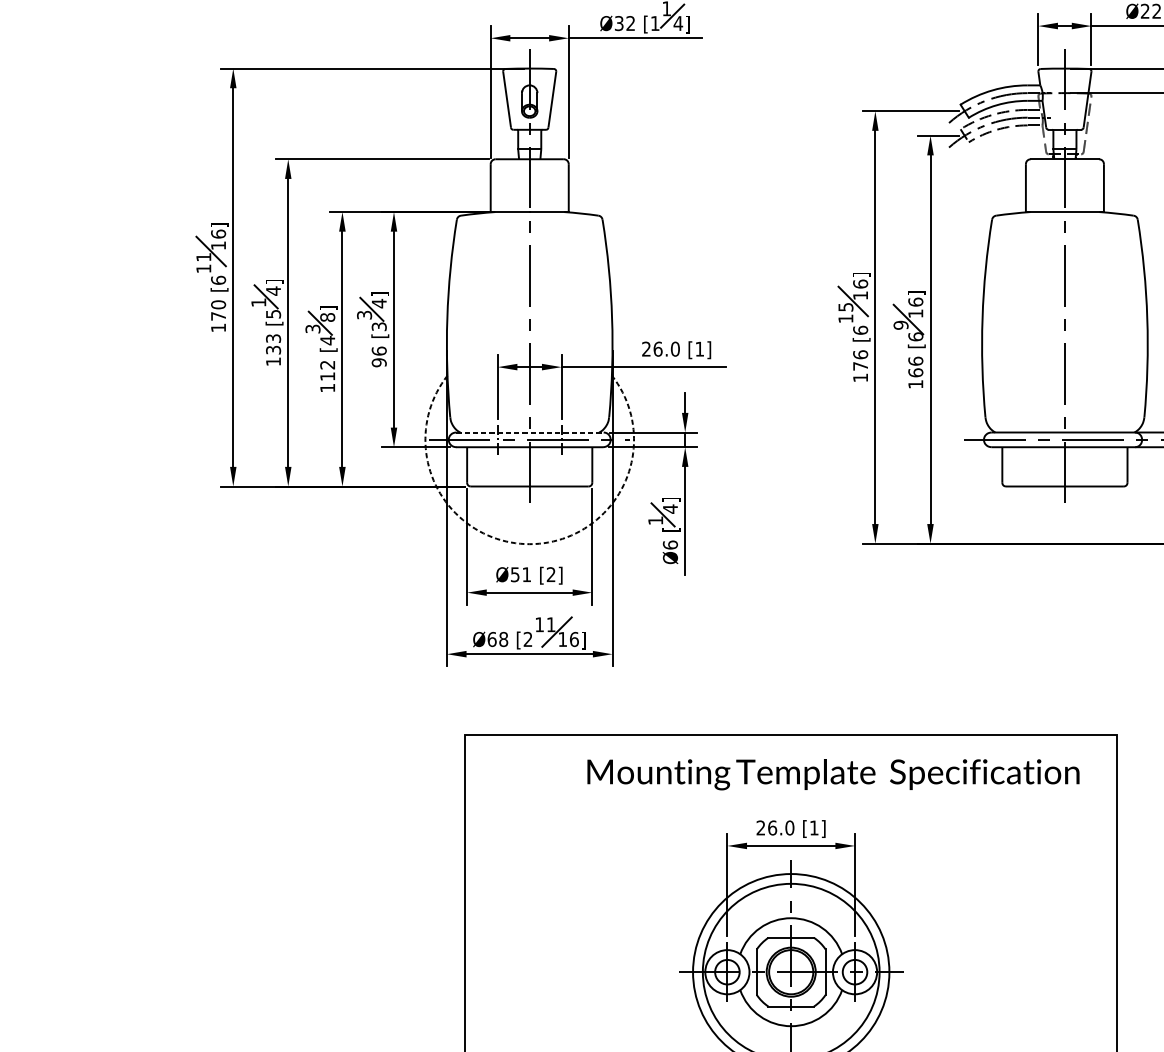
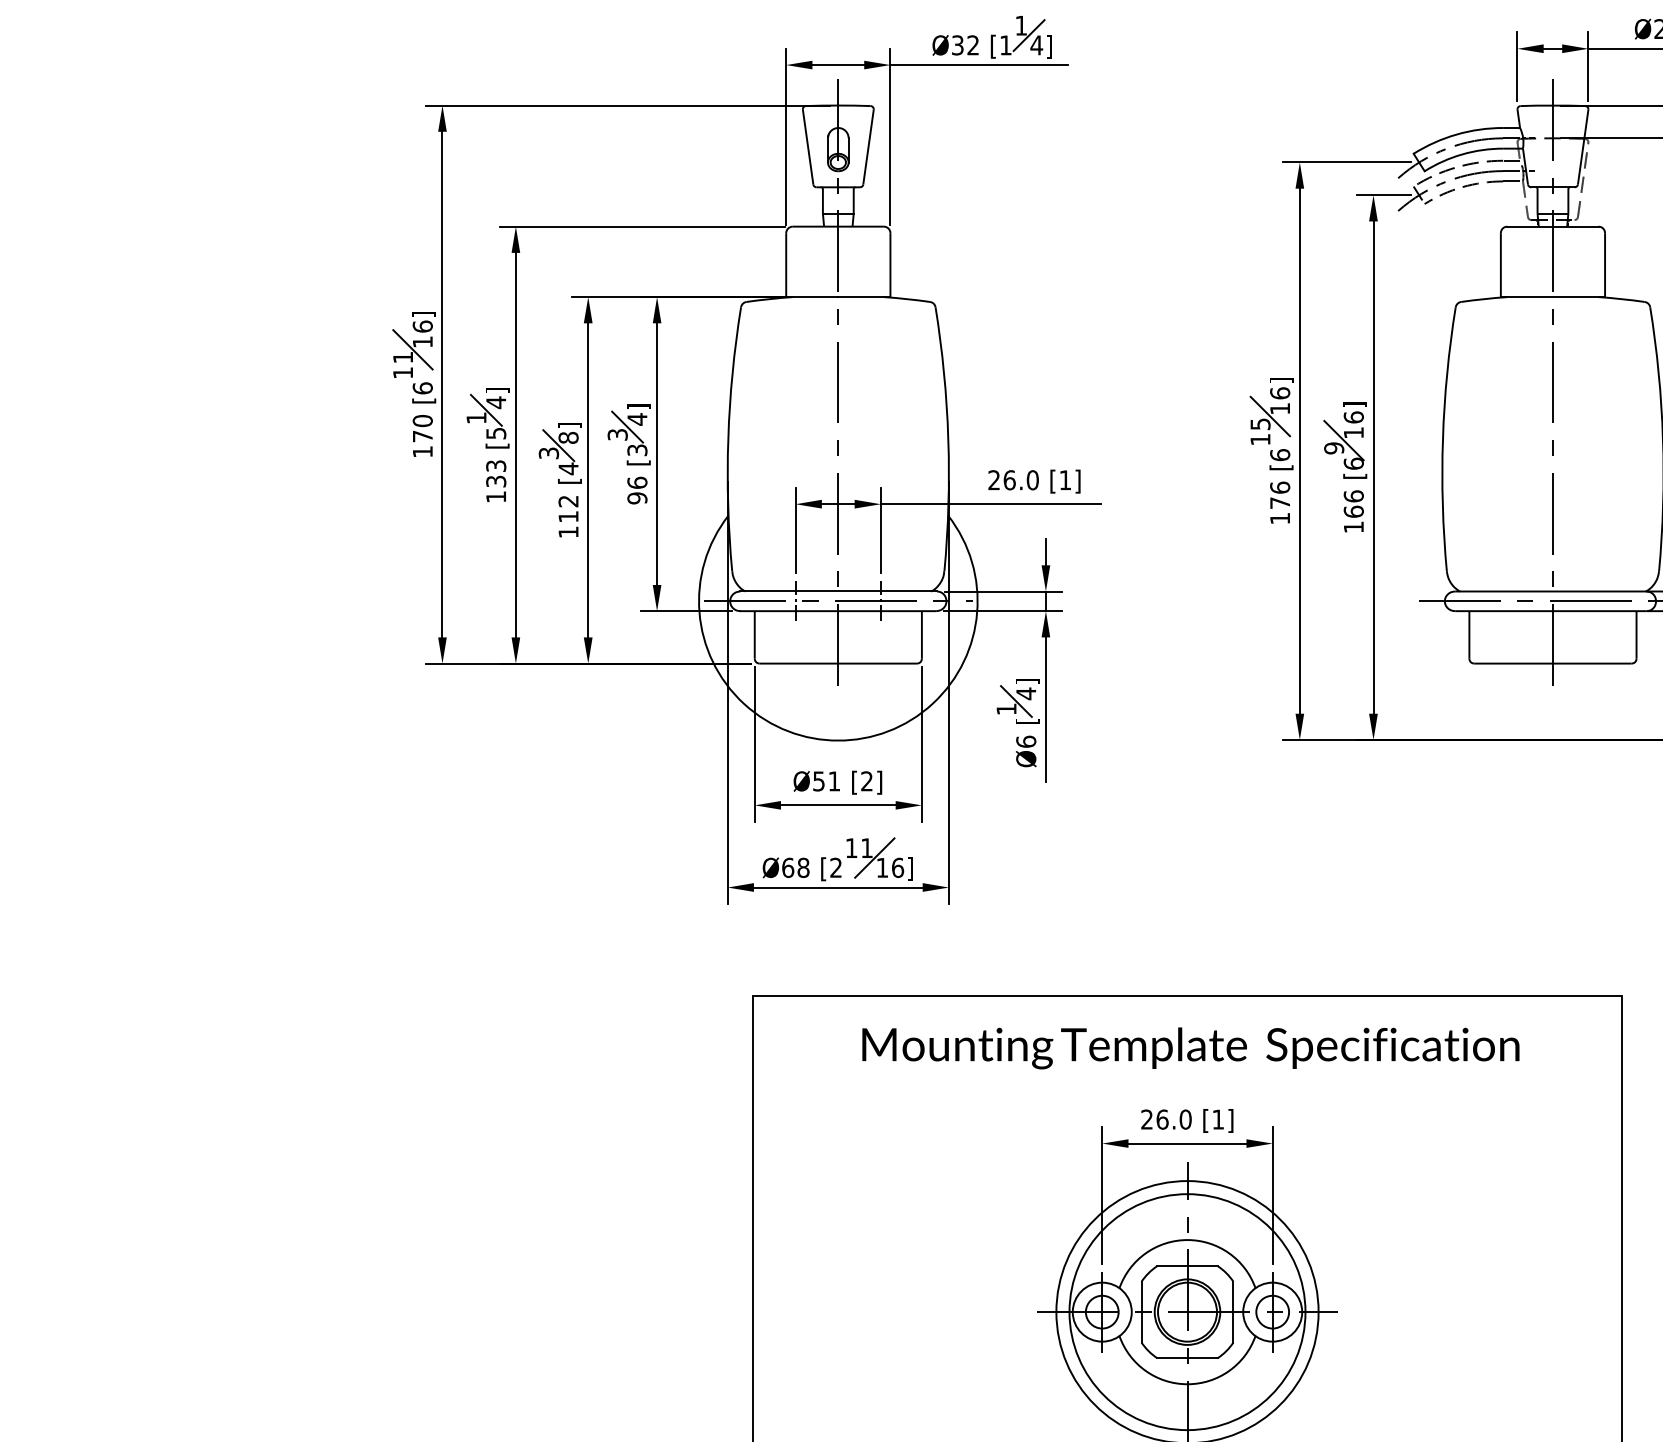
line: (530, 432) -> (839, 591), dashed -> solid
arc: (529, 544) -> (838, 740), dashed -> solid
text: (833, 774) -> (1190, 1048), moved

